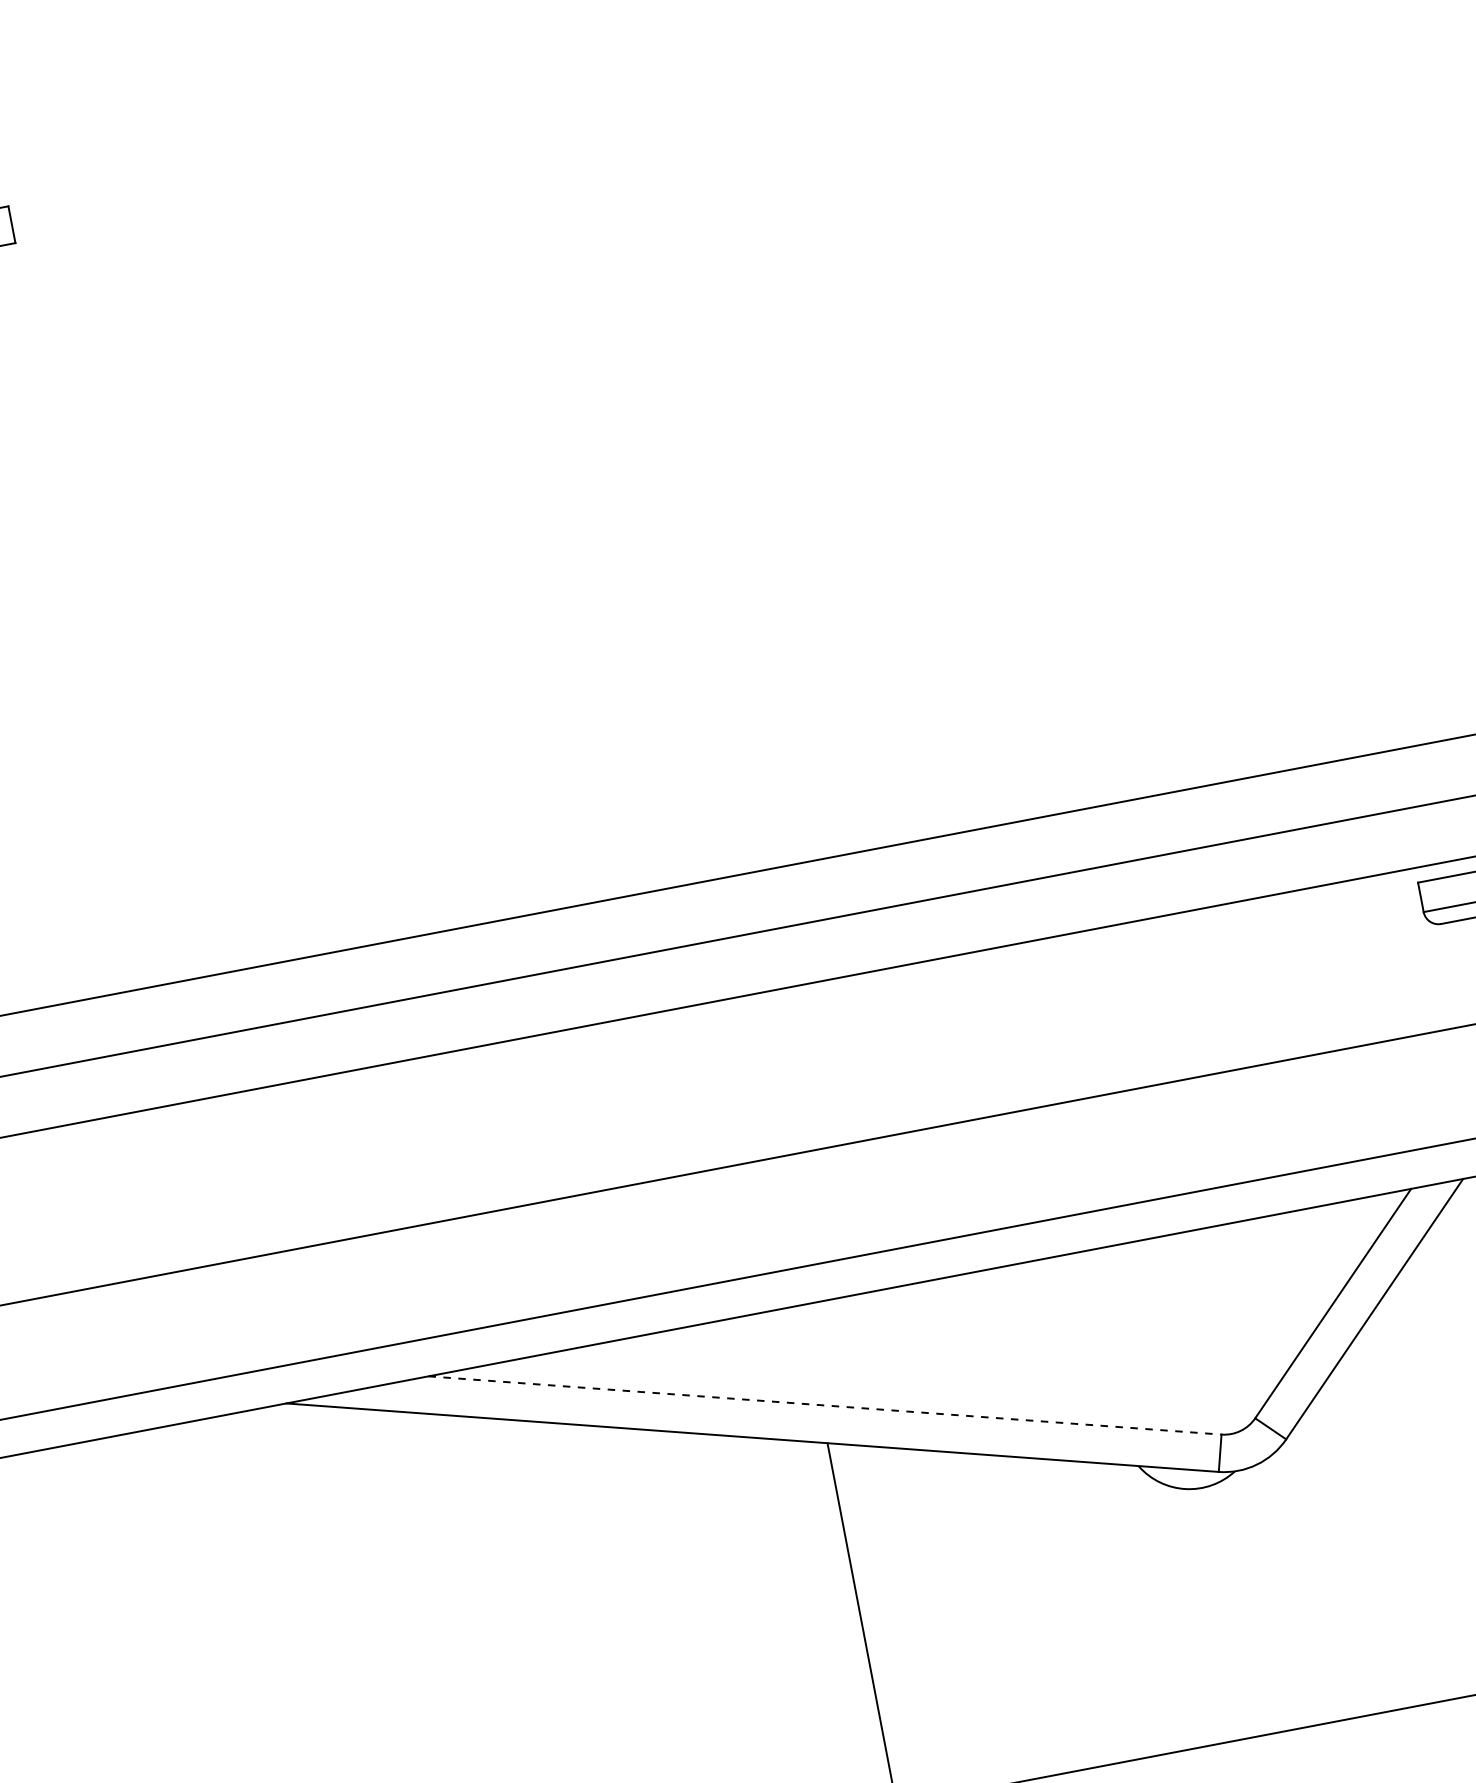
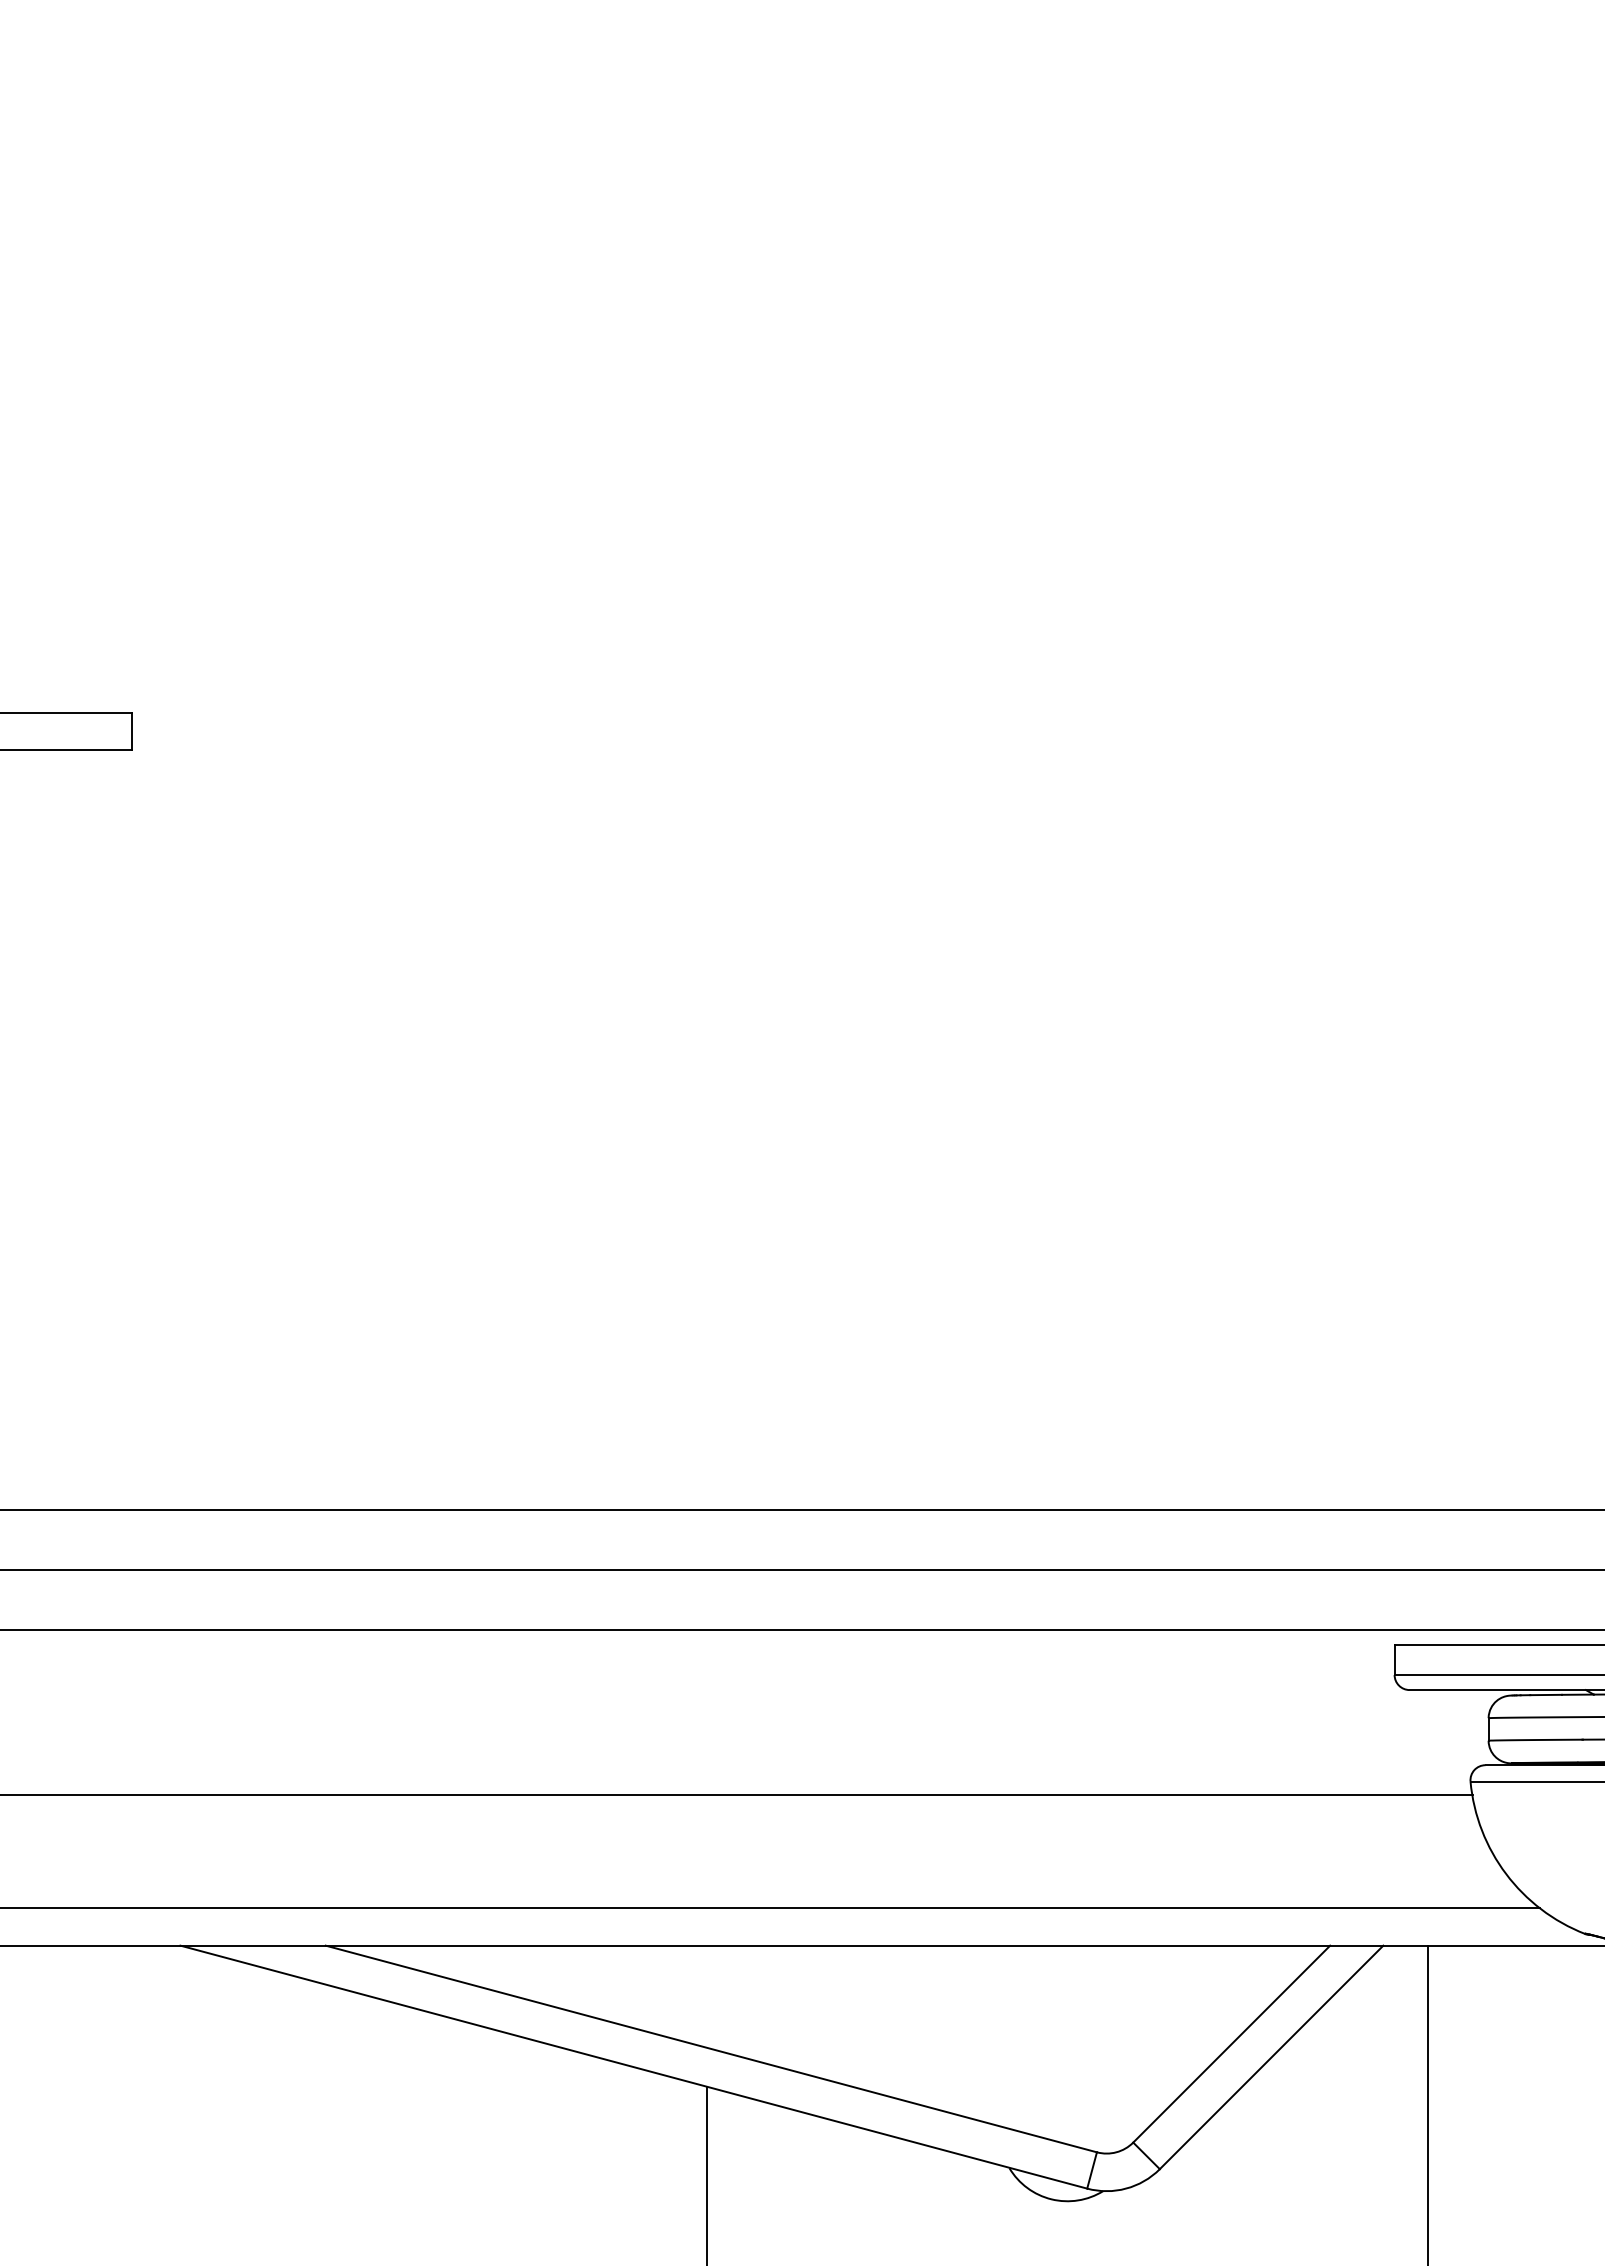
line: (825, 1405) -> (711, 2049), dashed -> solid

